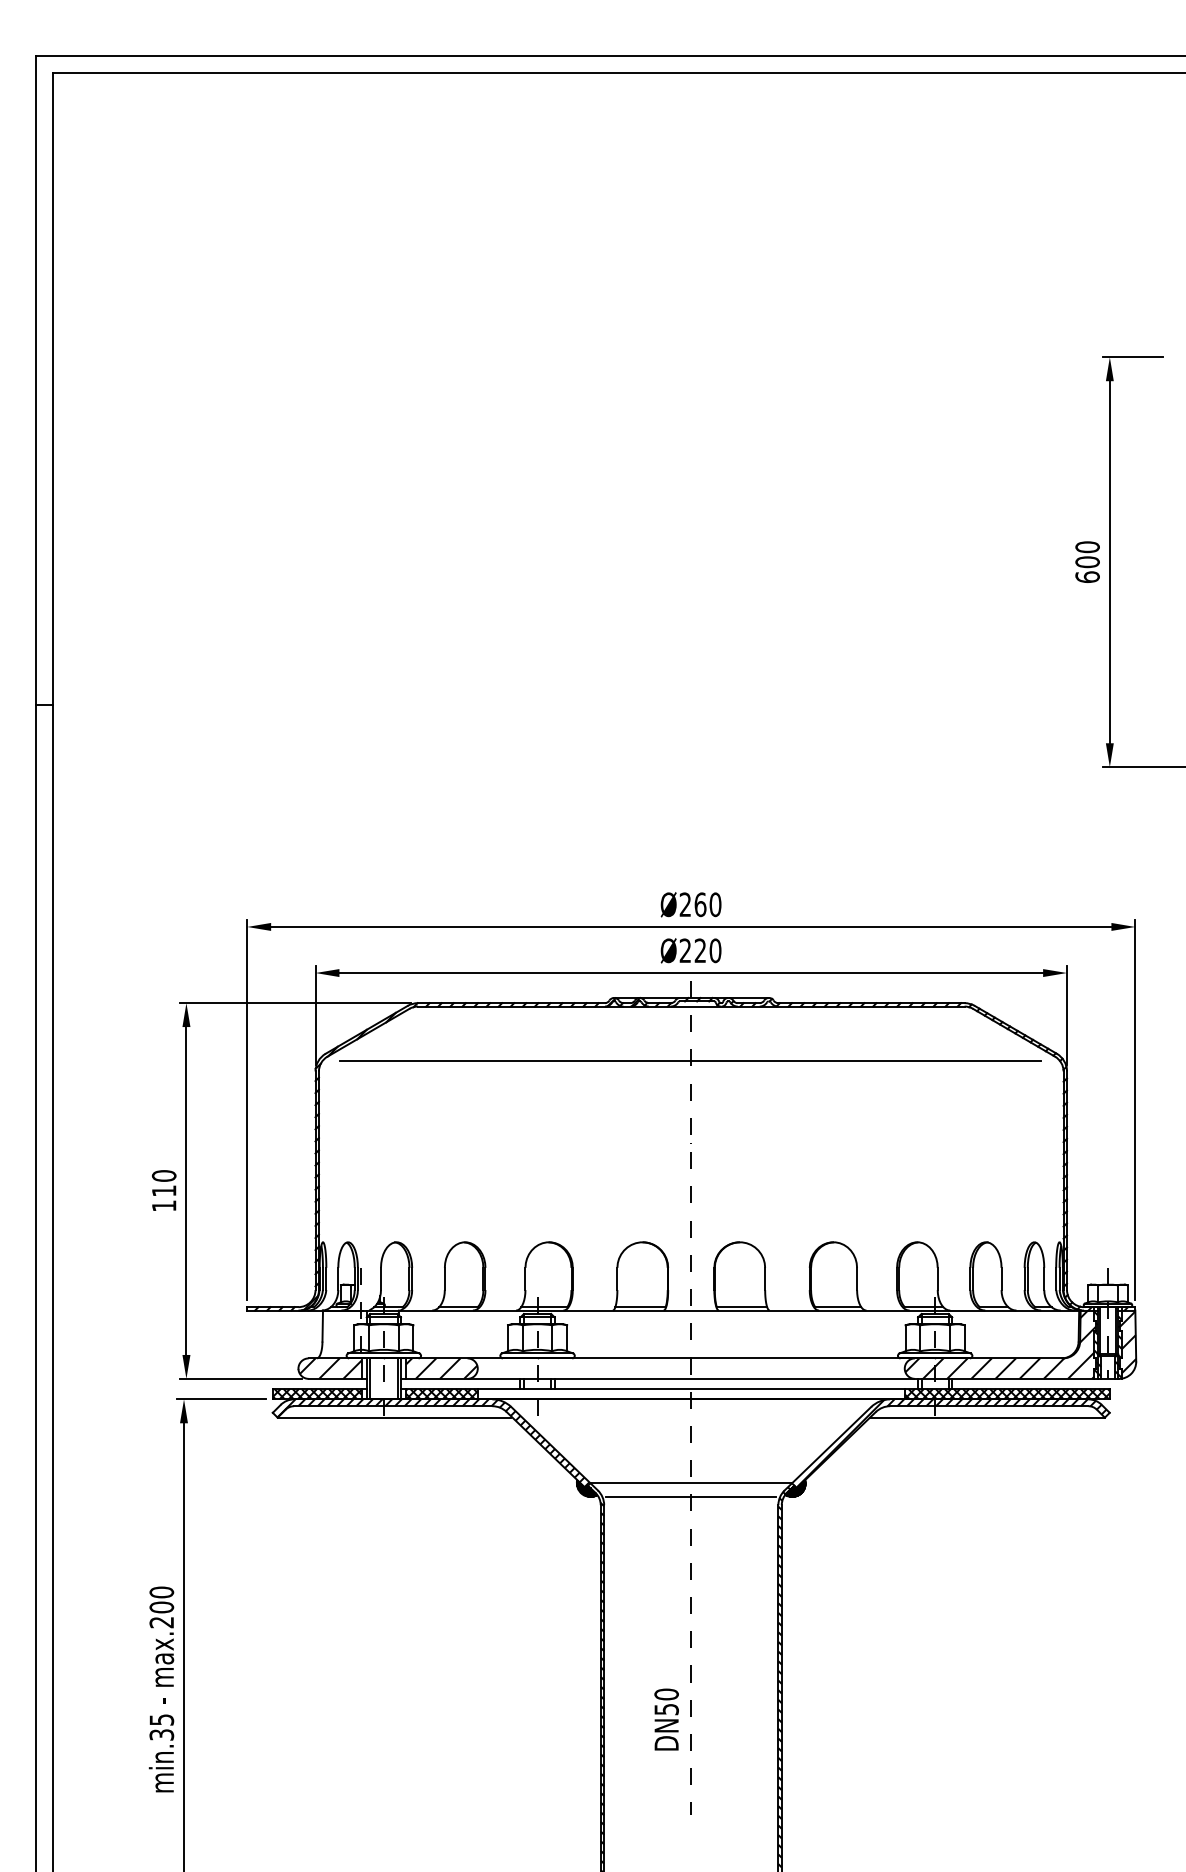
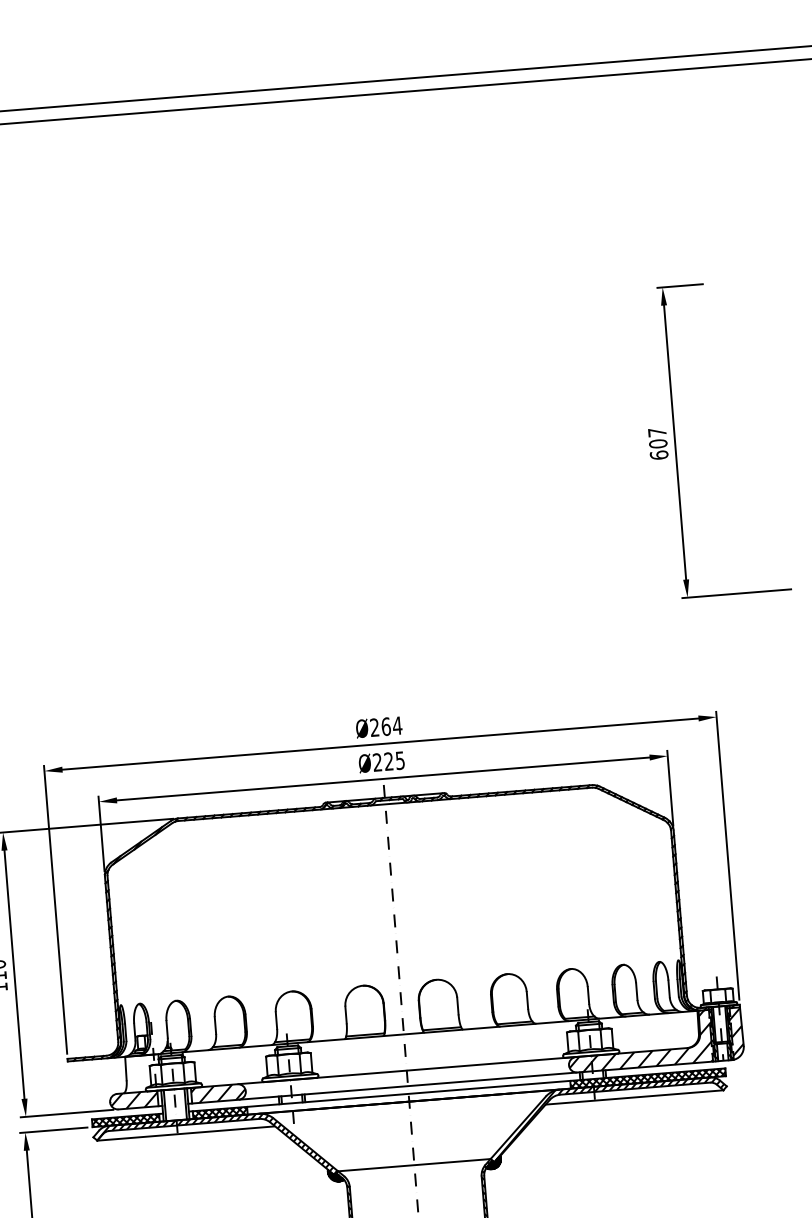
text: (1087, 547) -> (657, 432), 600 -> 607
text: (715, 904) -> (397, 725), Ø260 -> Ø264
text: (715, 950) -> (400, 760), Ø220 -> Ø225
line: (690, 1061) -> (388, 845), removed
line: (691, 1497) -> (415, 1175), removed

